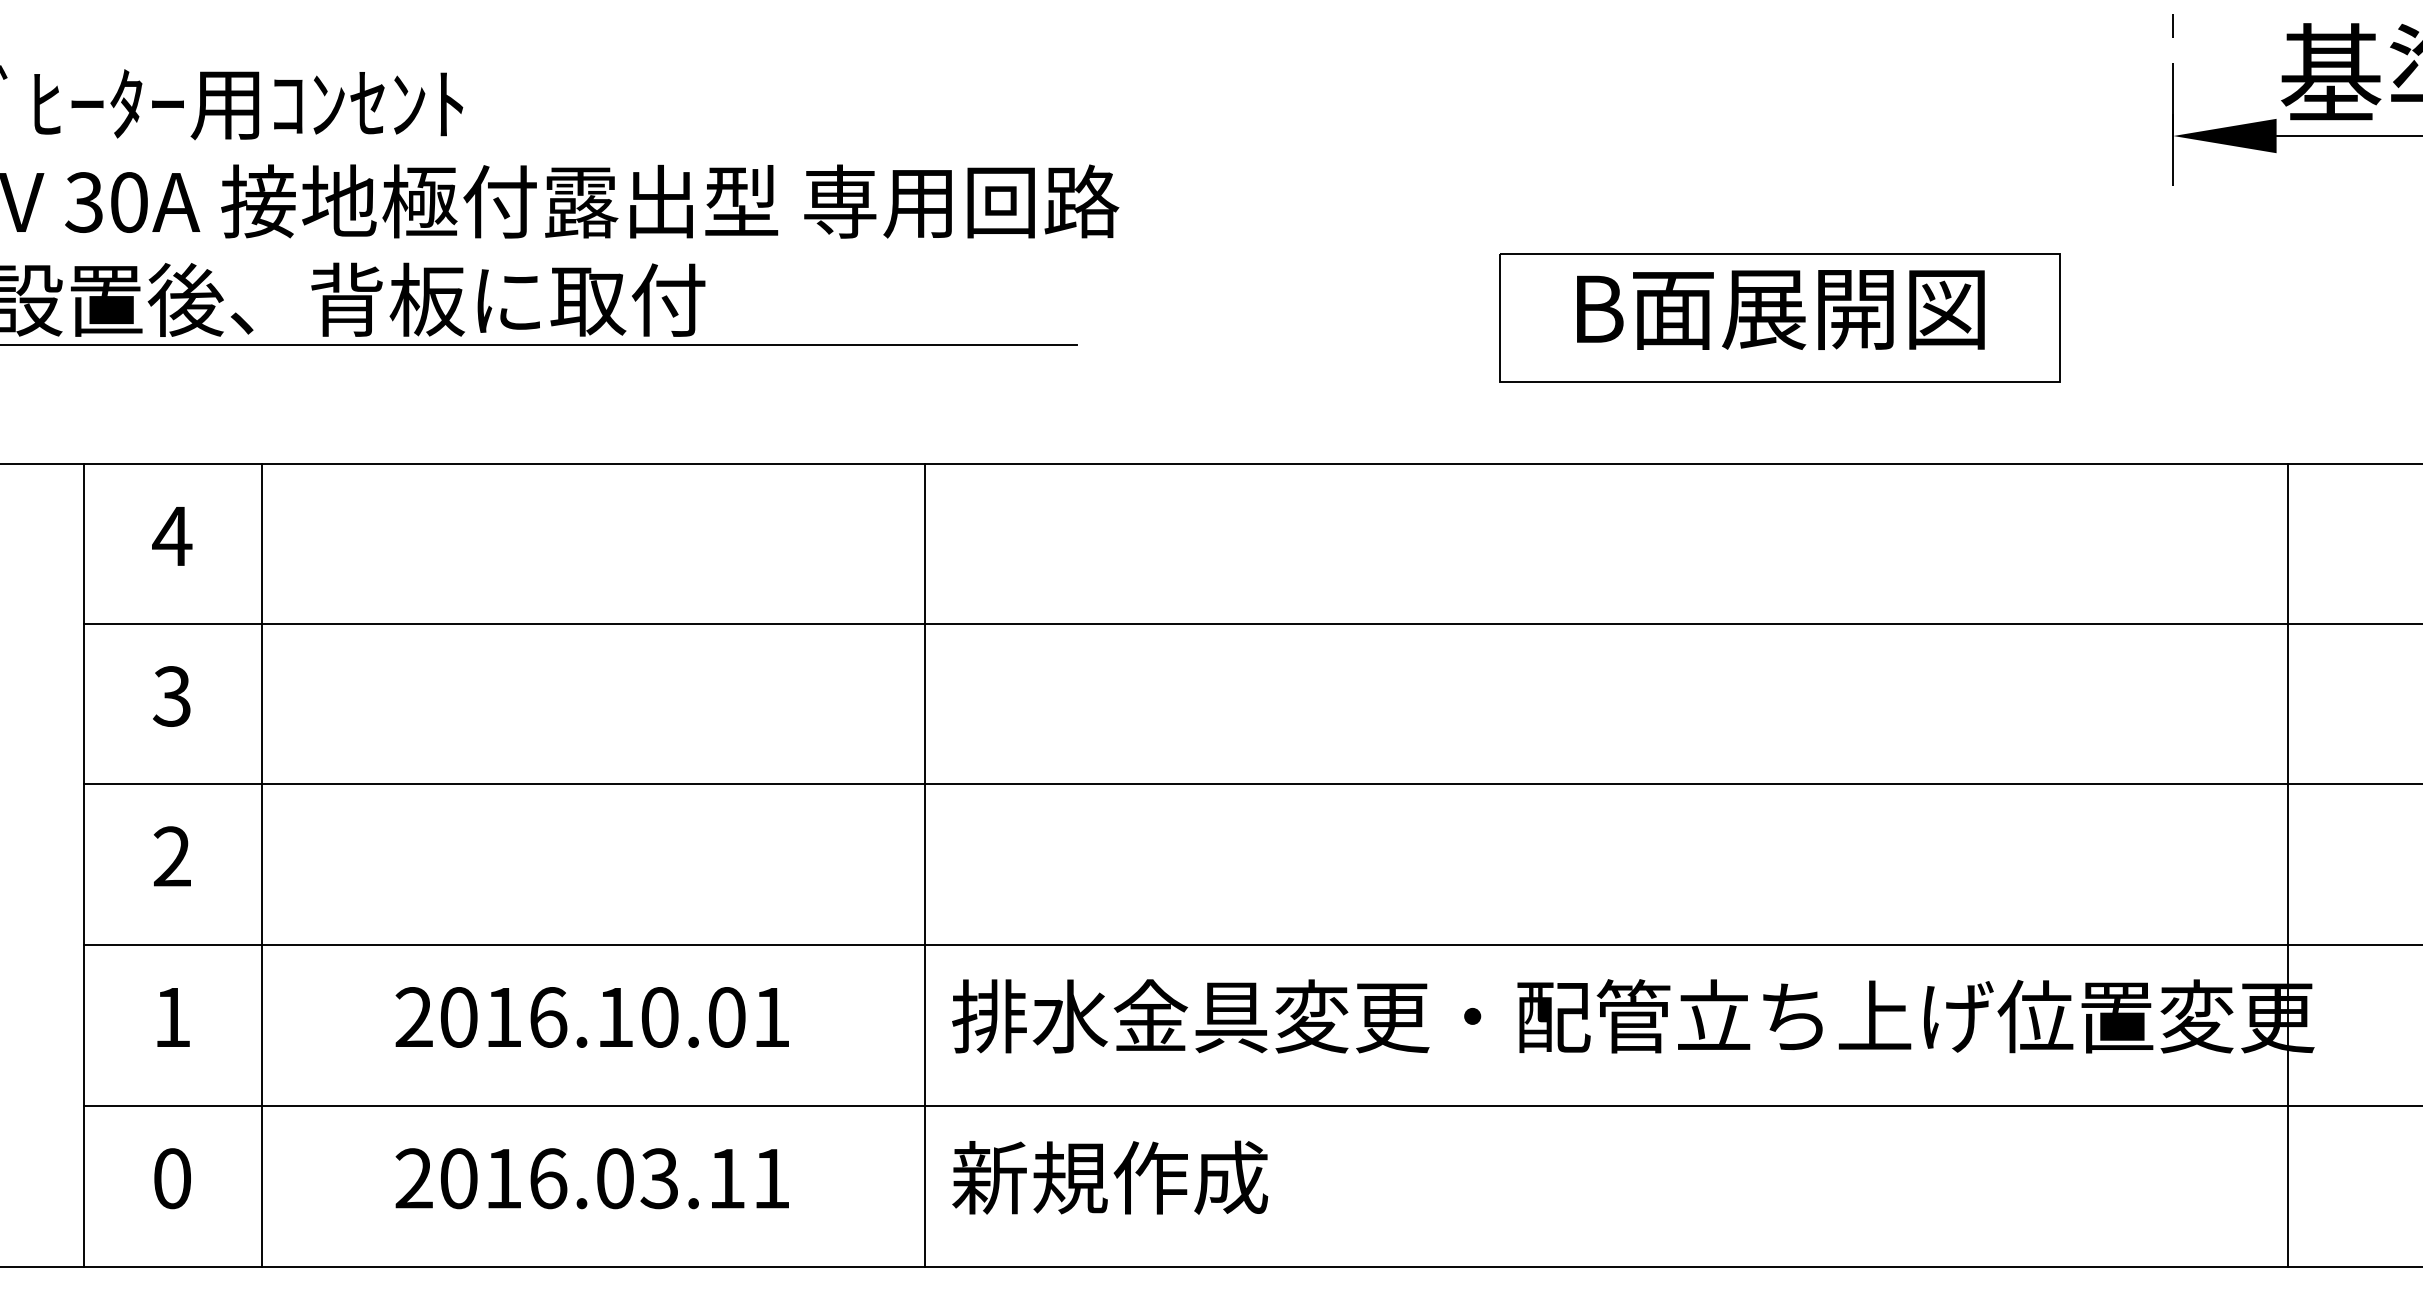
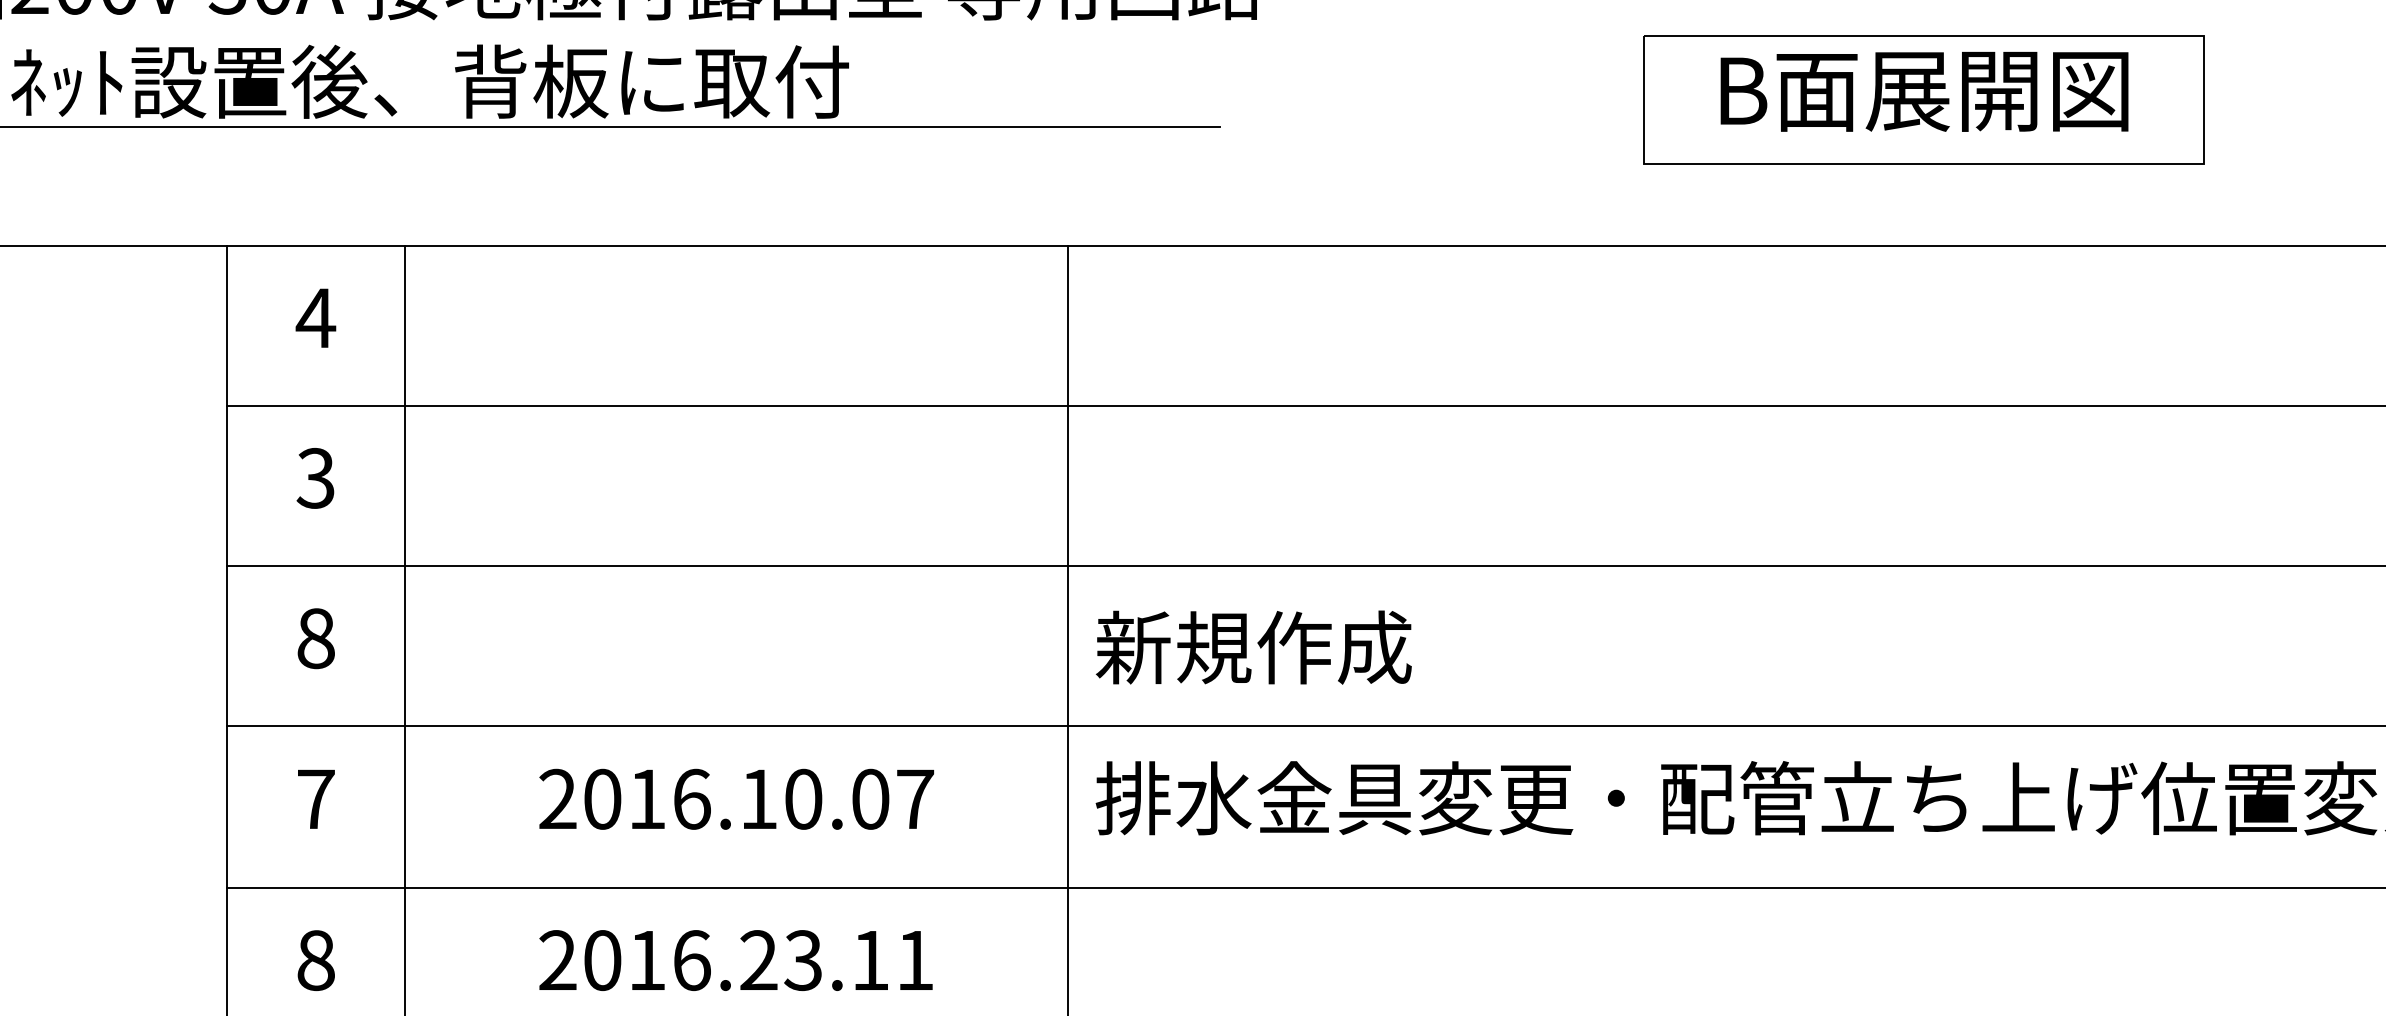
text: (172, 856) -> (316, 638), 2 -> 8
text: (172, 1017) -> (316, 799), 1 -> 7
text: (771, 1017) -> (915, 799), 2016.10.01 -> 2016.10.07
text: (1110, 1177) -> (1254, 647), moved
text: (172, 1178) -> (316, 960), 0 -> 8
text: (614, 1178) -> (758, 960), 2016.03.11 -> 2016.23.11

